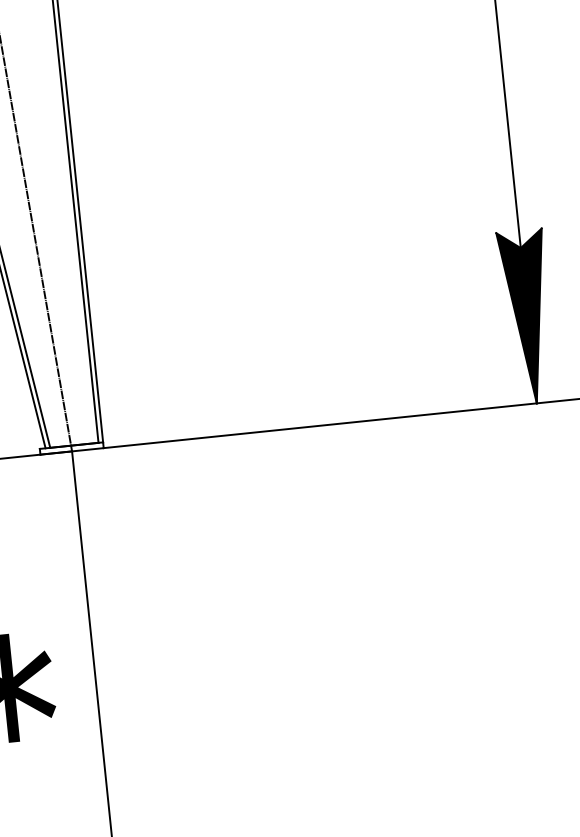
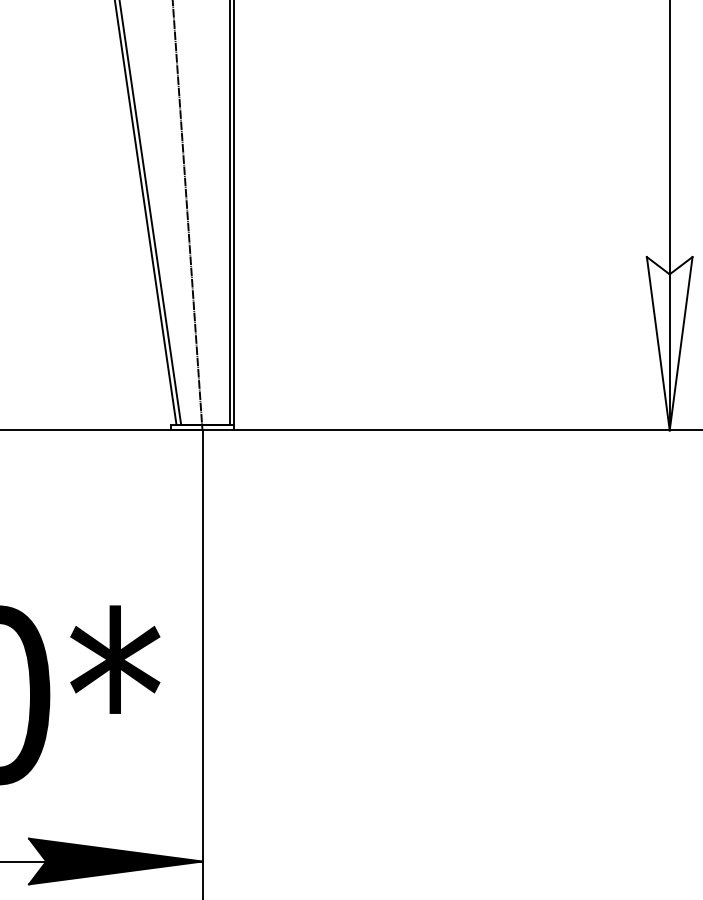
fill: (527, 316) -> (669, 343), removed

